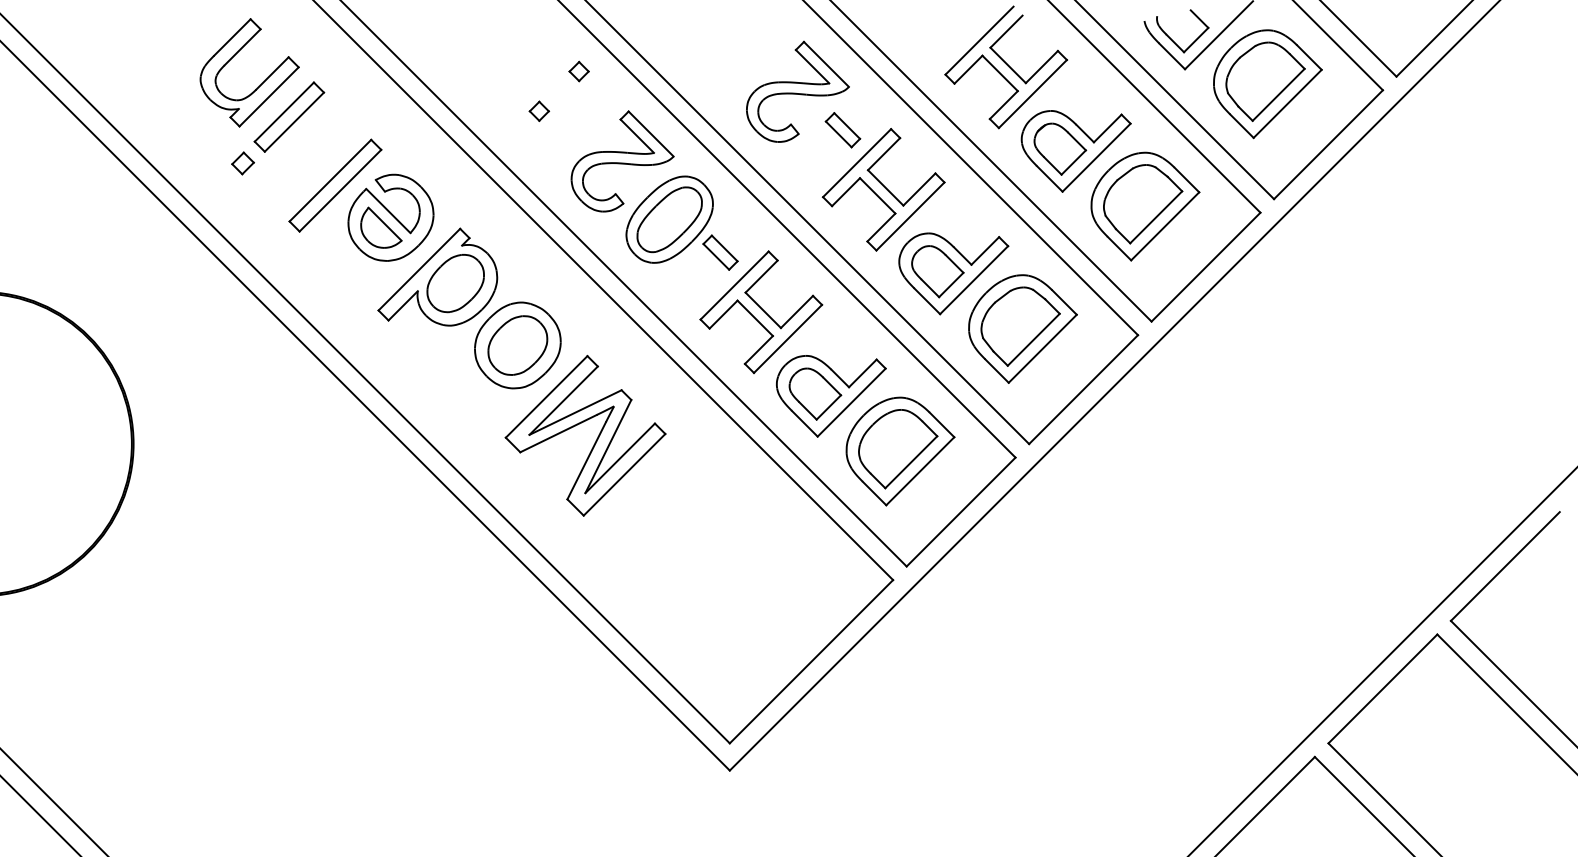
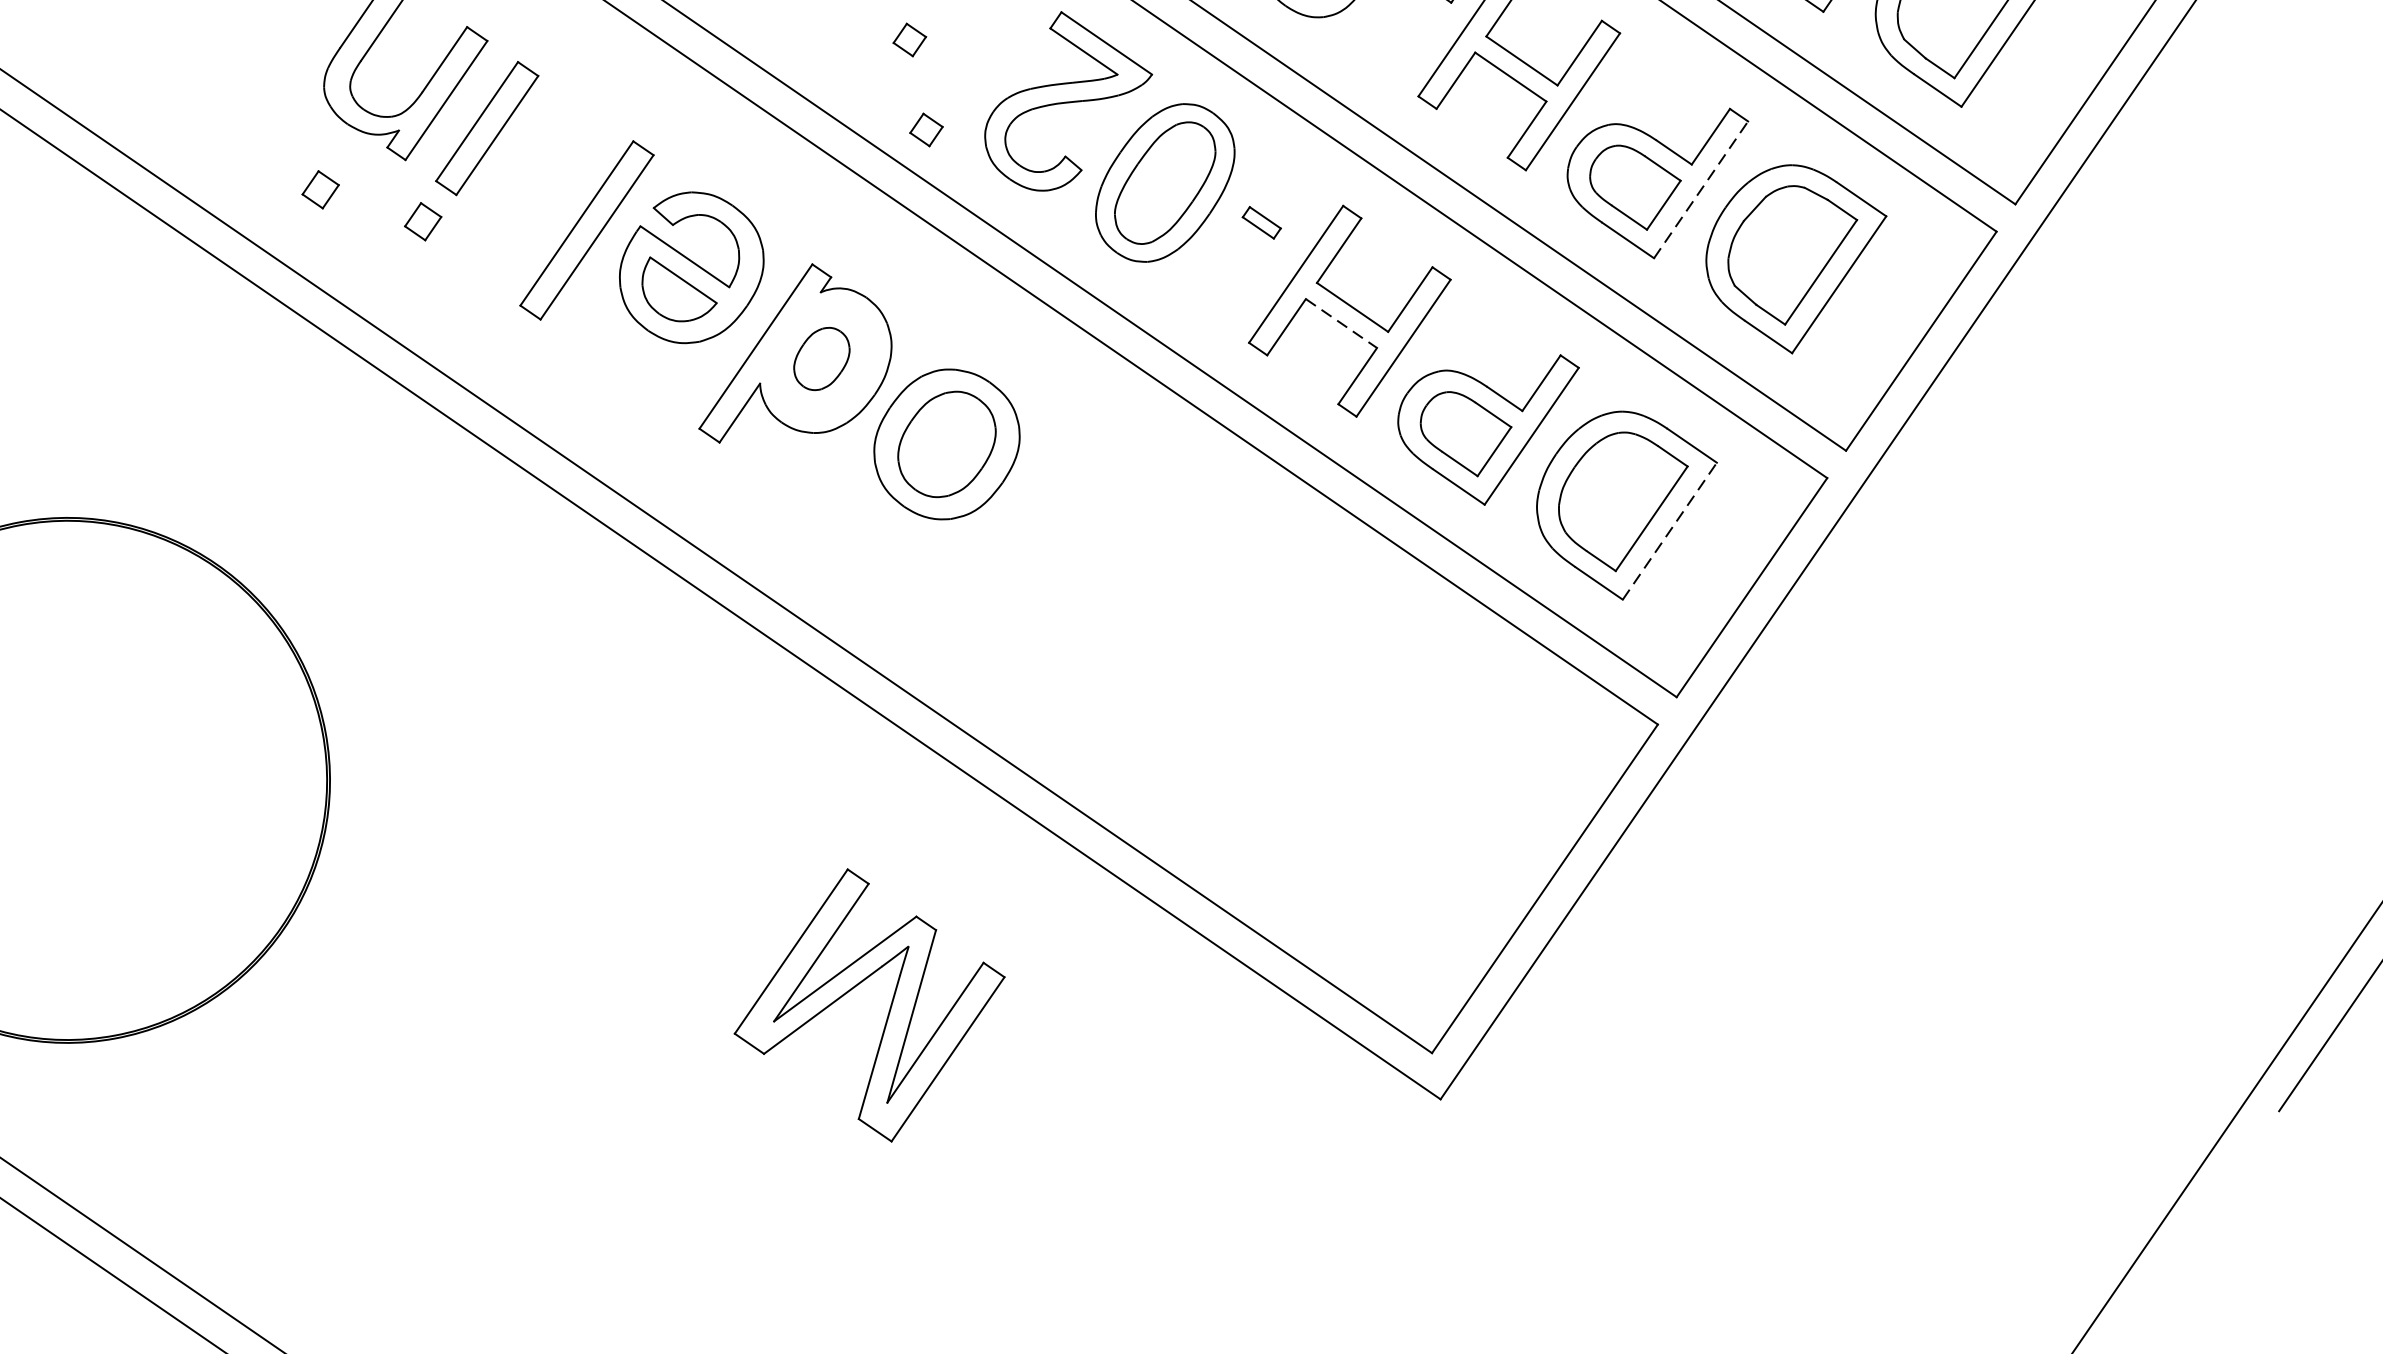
part: (187, 134) -> (319, 190), added
part: (538, 163) -> (924, 128), added
part: (720, 252) -> (1261, 222), size x0.6
line: (974, 279) -> (1701, 188), solid -> dashed
part: (455, 283) -> (821, 358), size x0.6
line: (755, 318) -> (1341, 323), solid -> dashed
part: (595, 440) -> (887, 1010), moved
line: (920, 470) -> (1669, 529), solid -> dashed

